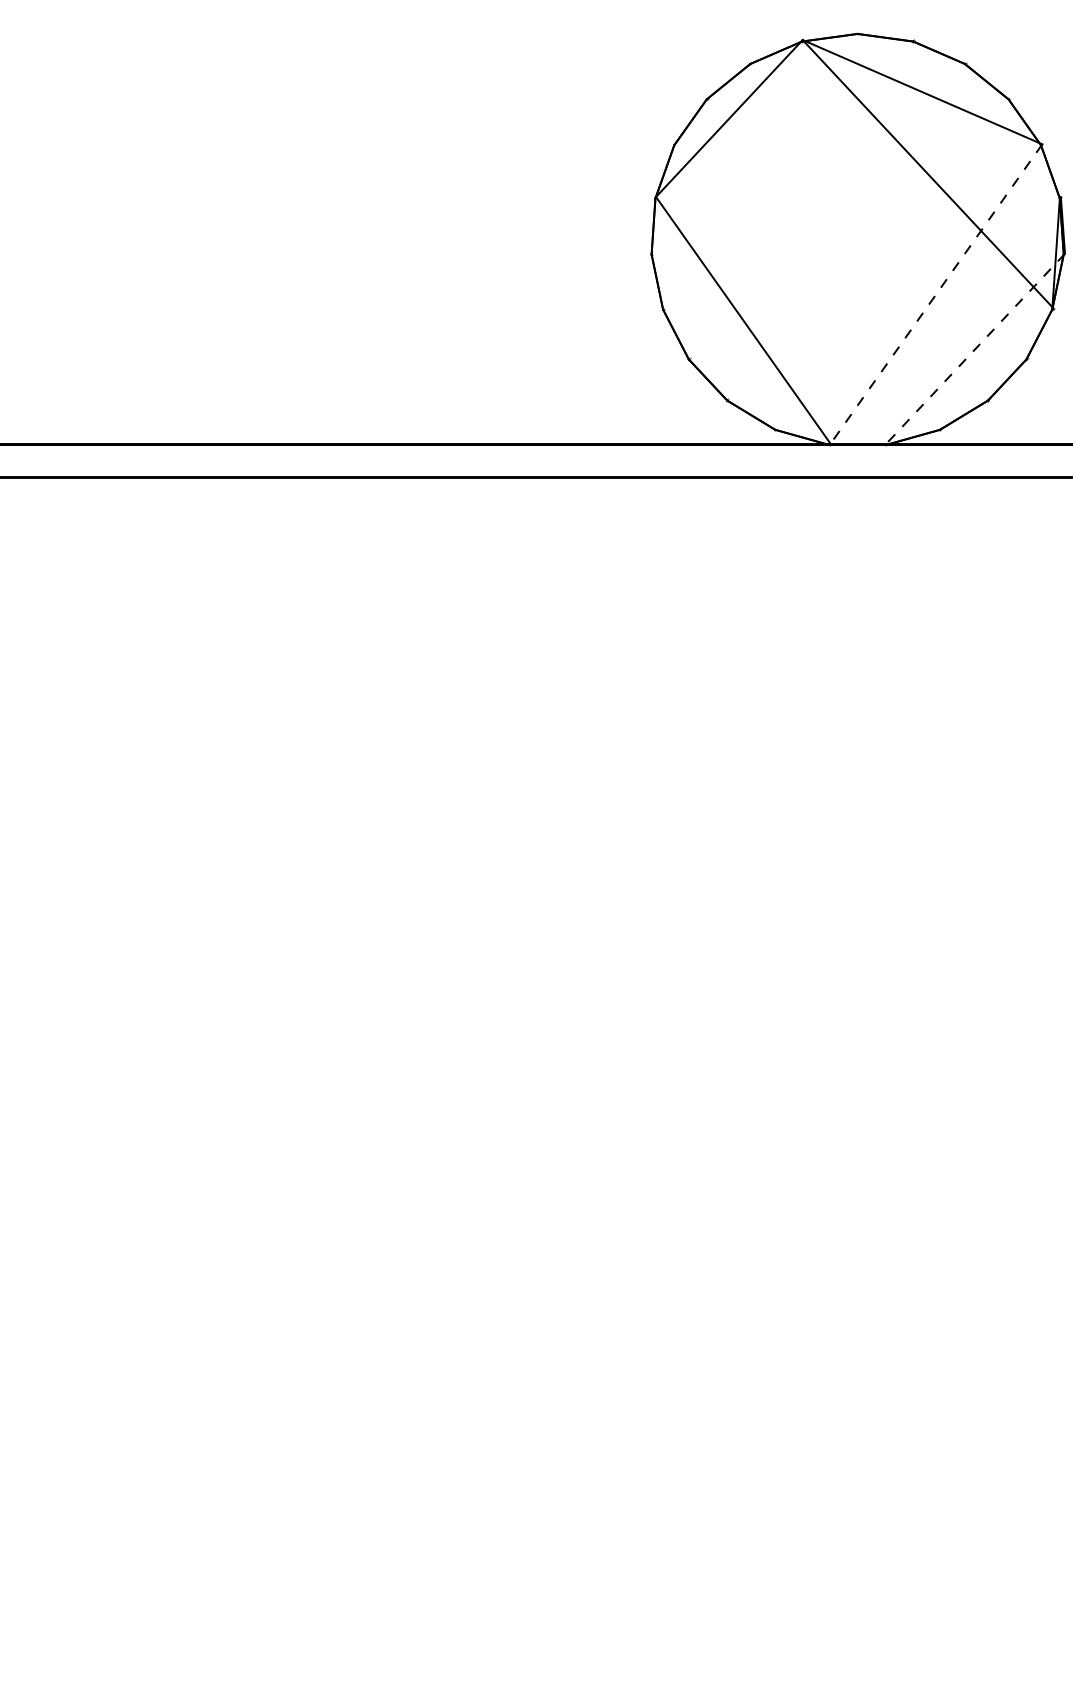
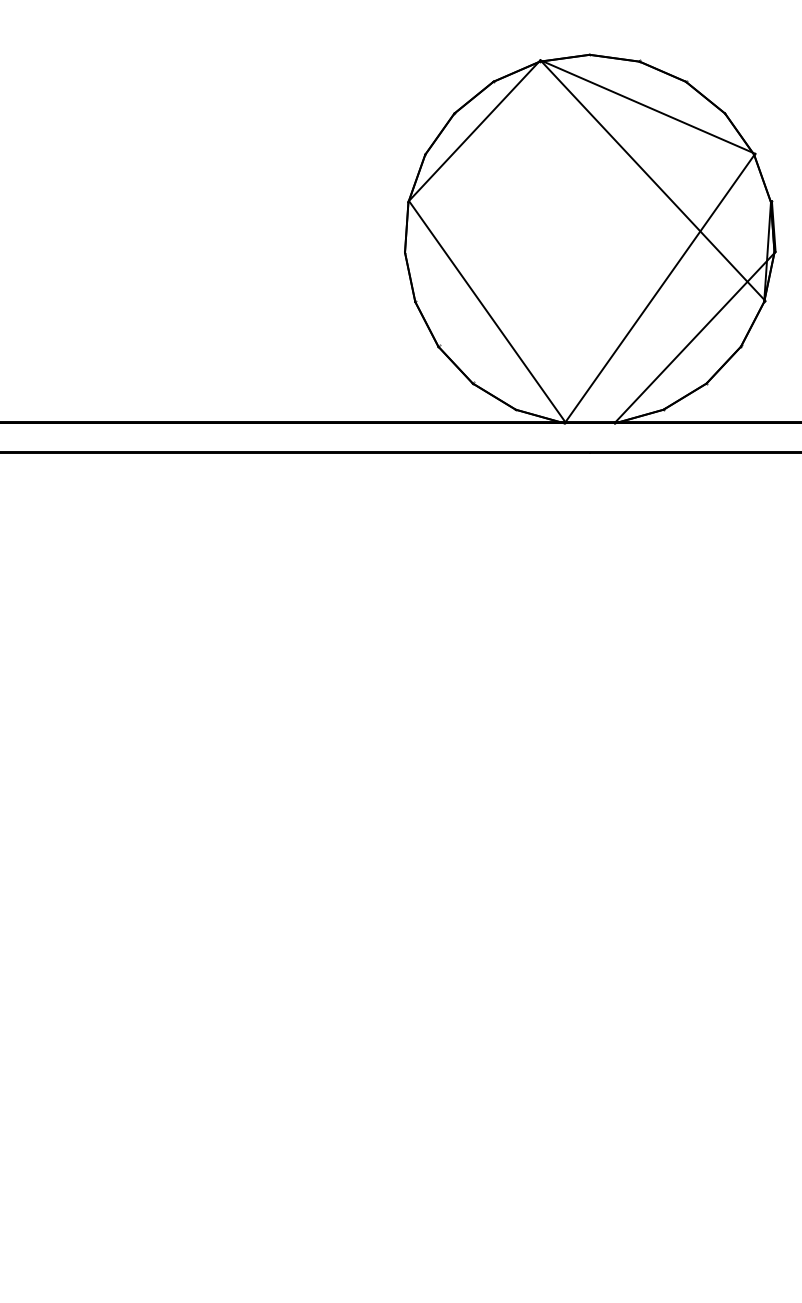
line: (936, 294) -> (660, 288), dashed -> solid
line: (975, 349) -> (695, 337), dashed -> solid

